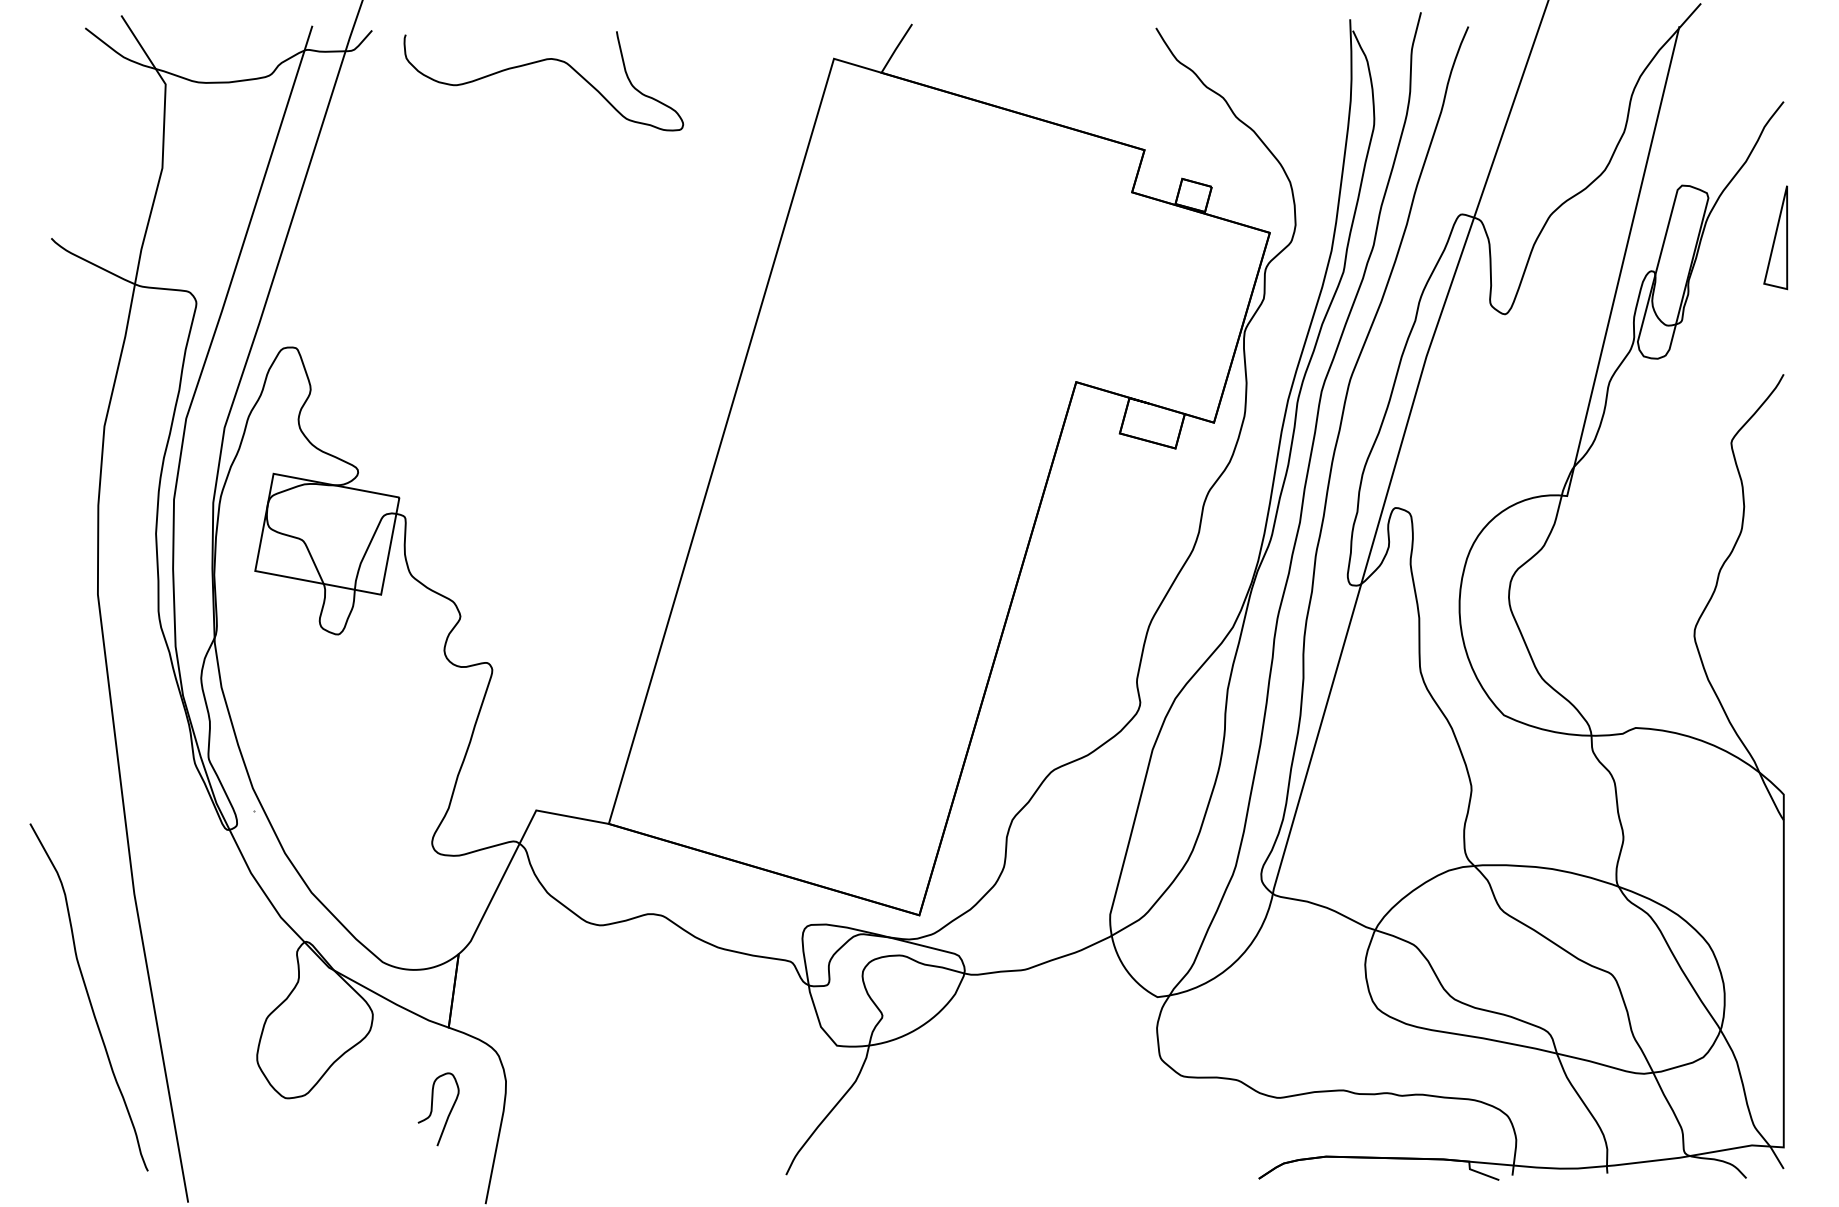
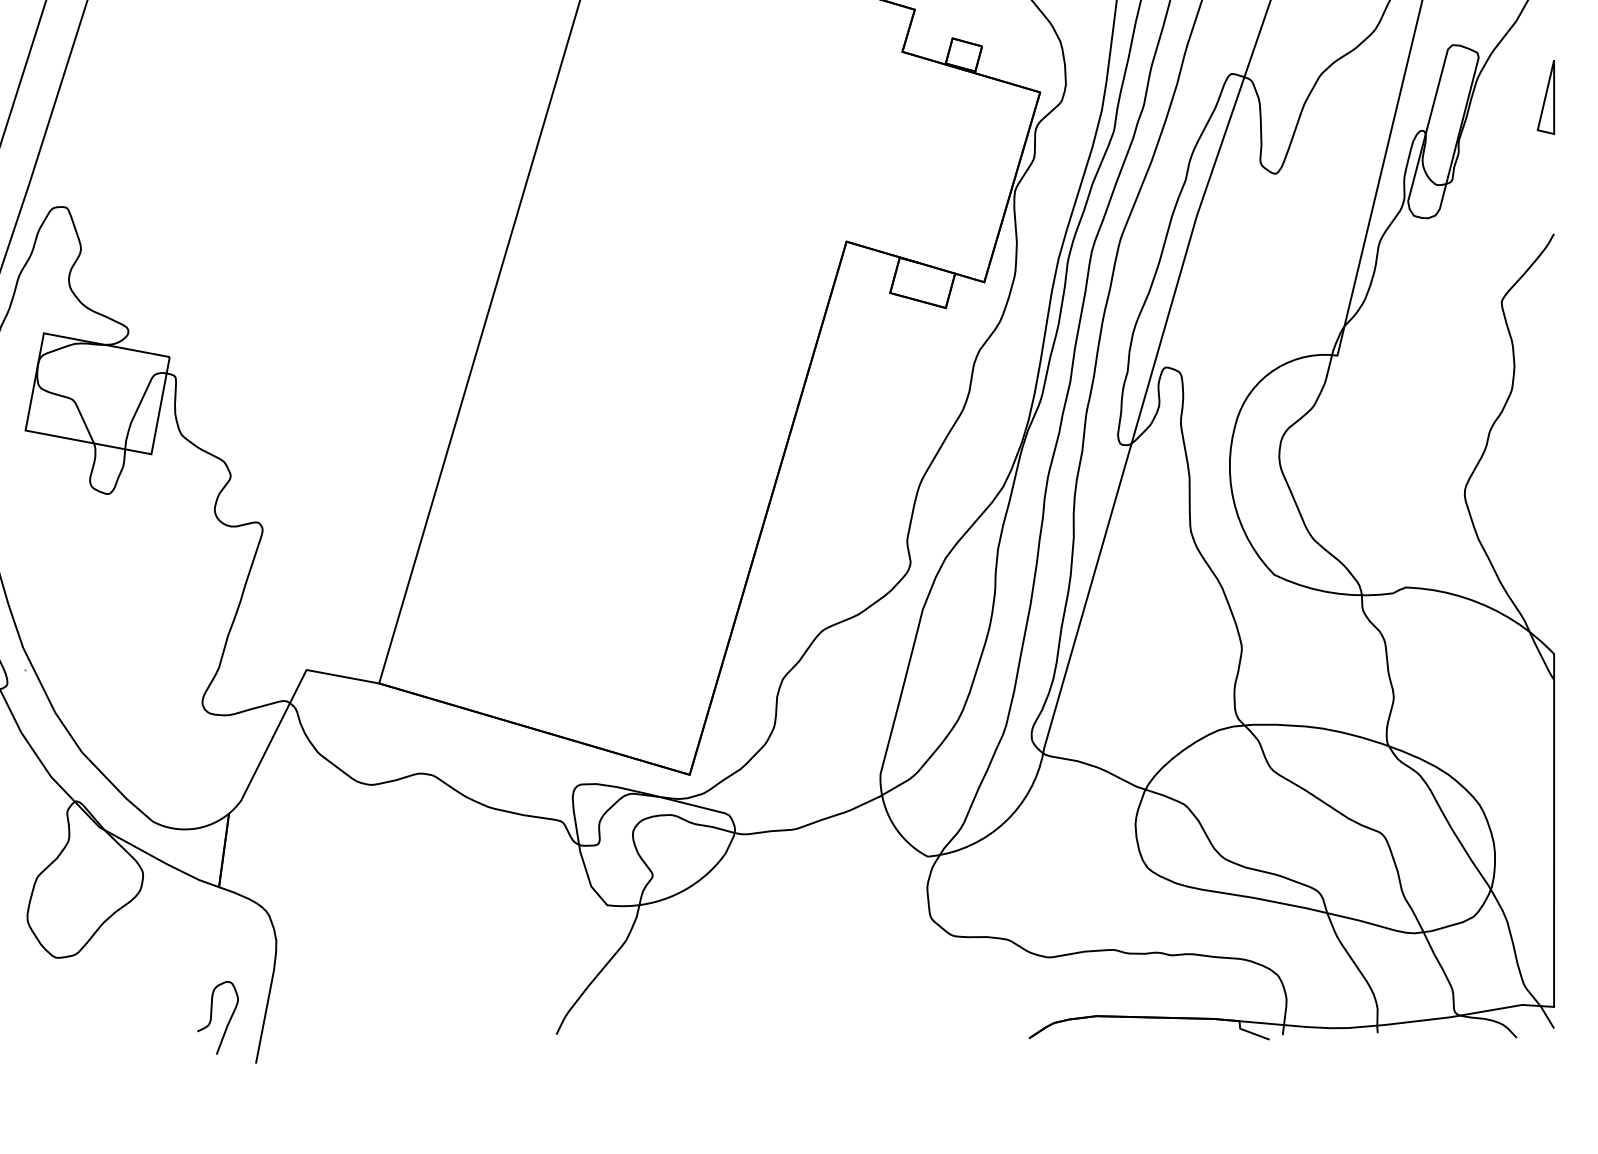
part: (1775, 237) -> (1545, 97), size x0.71
curve: (432, 1109) -> (211, 1018), moved

